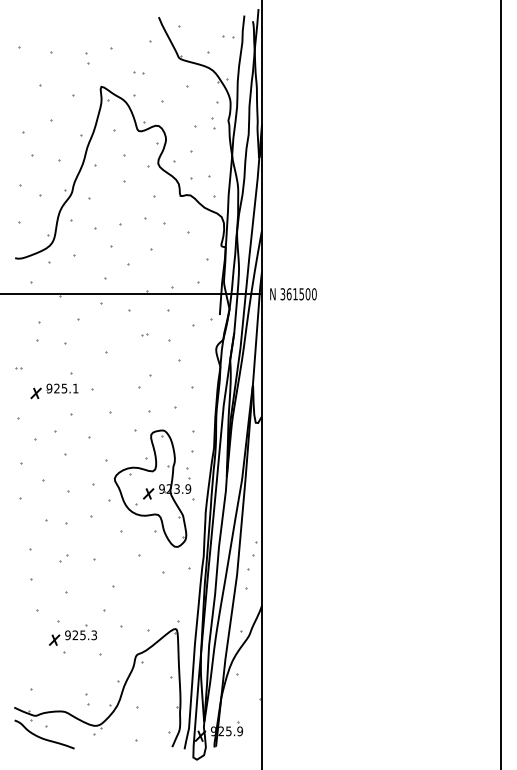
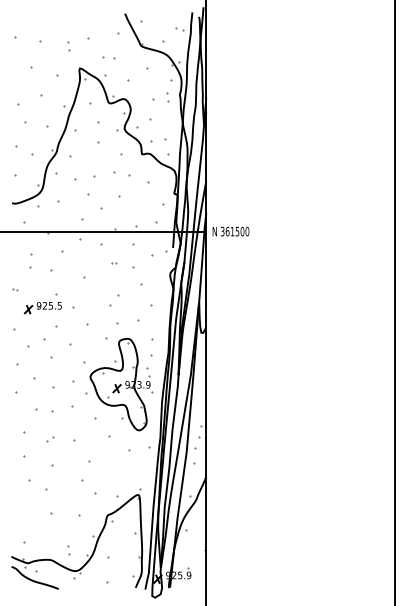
part: (138, 72) -> (109, 57), size x1.6
text: (75, 388) -> (59, 305), 925.1 -> 925.5
part: (72, 634) -> (57, 499), removed

